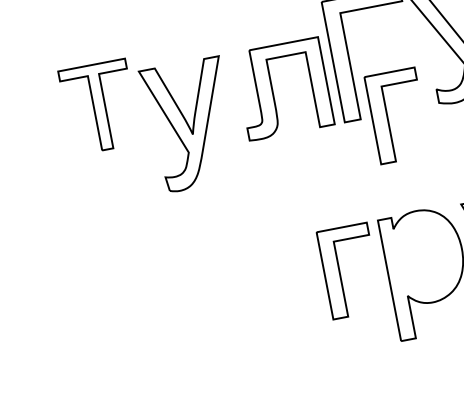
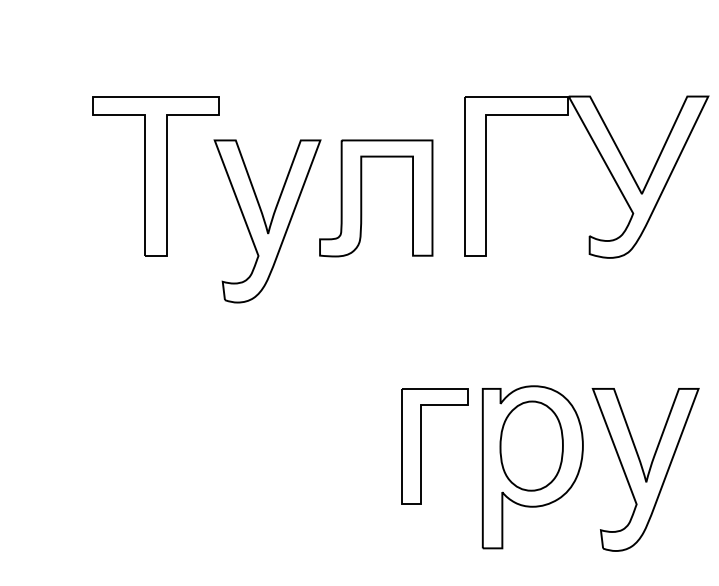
part: (273, 91) -> (362, 198), moved
part: (99, 107) -> (155, 176), size x1.43
part: (387, 117) -> (520, 260), removed
part: (422, 256) -> (531, 445), added

